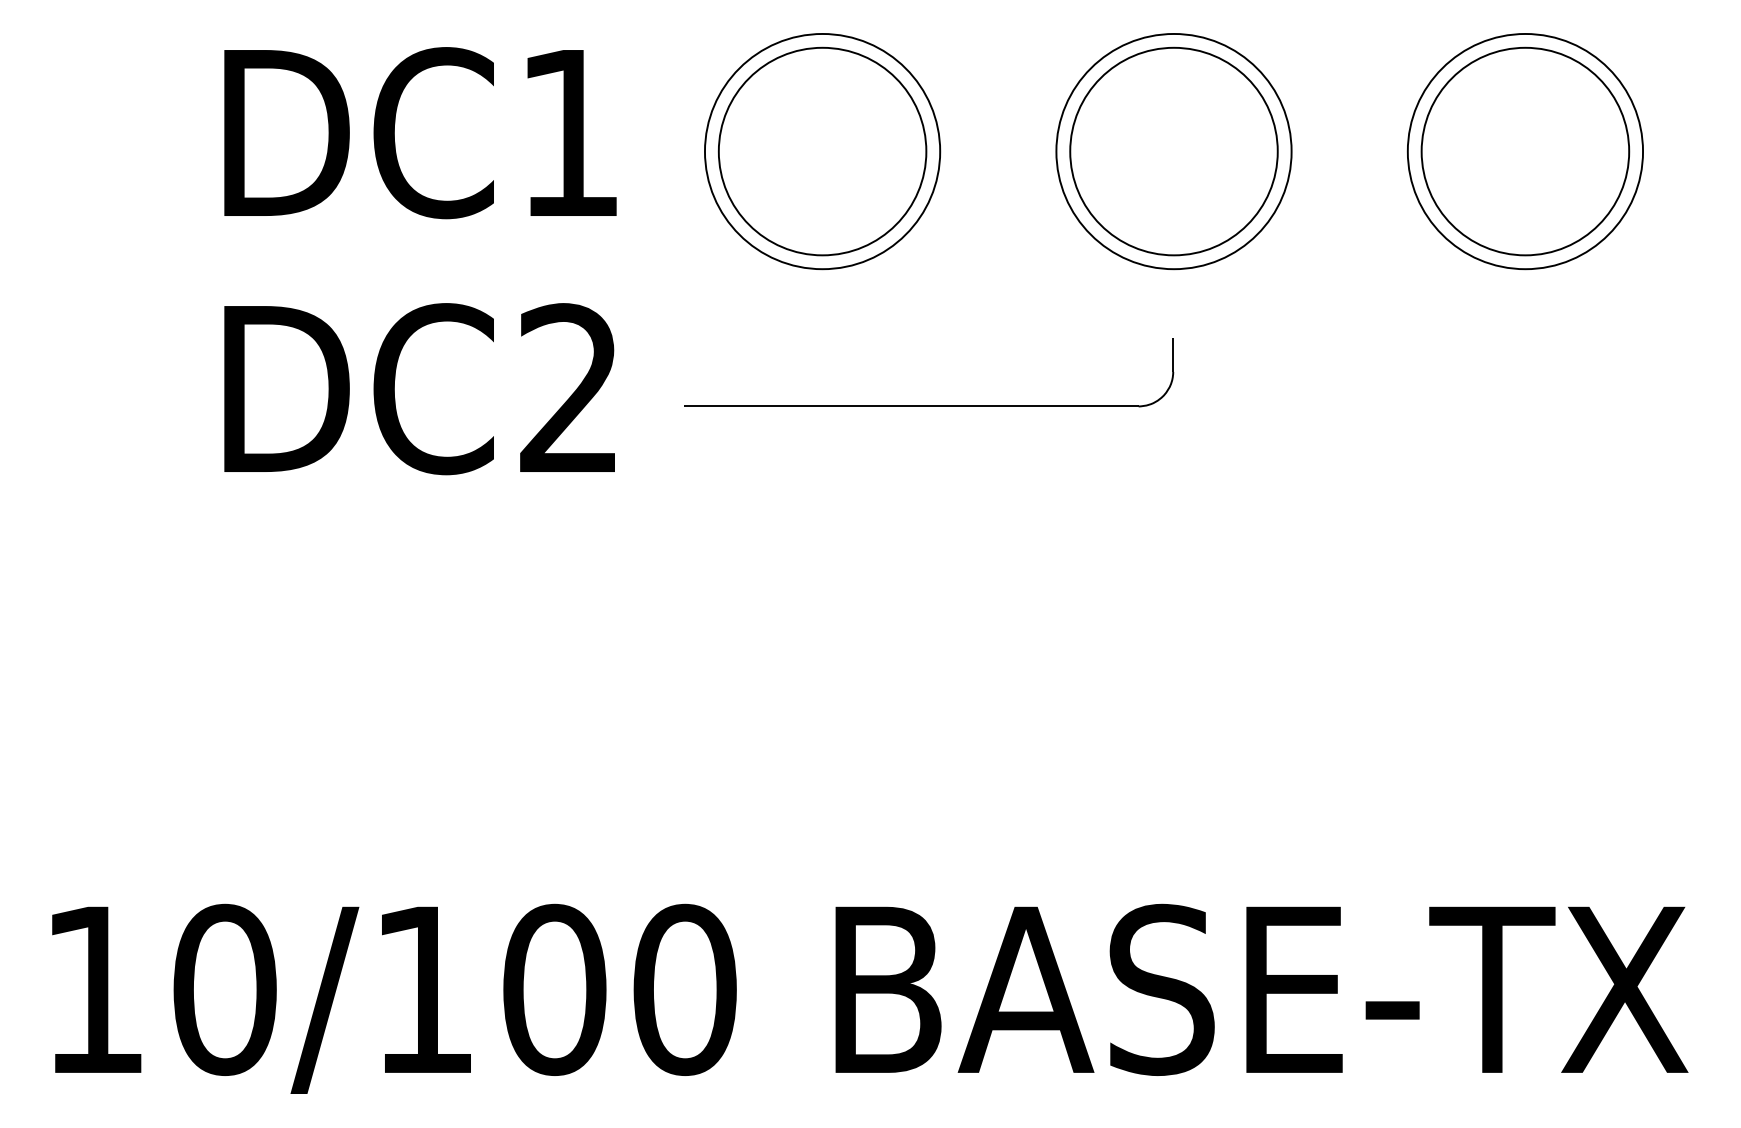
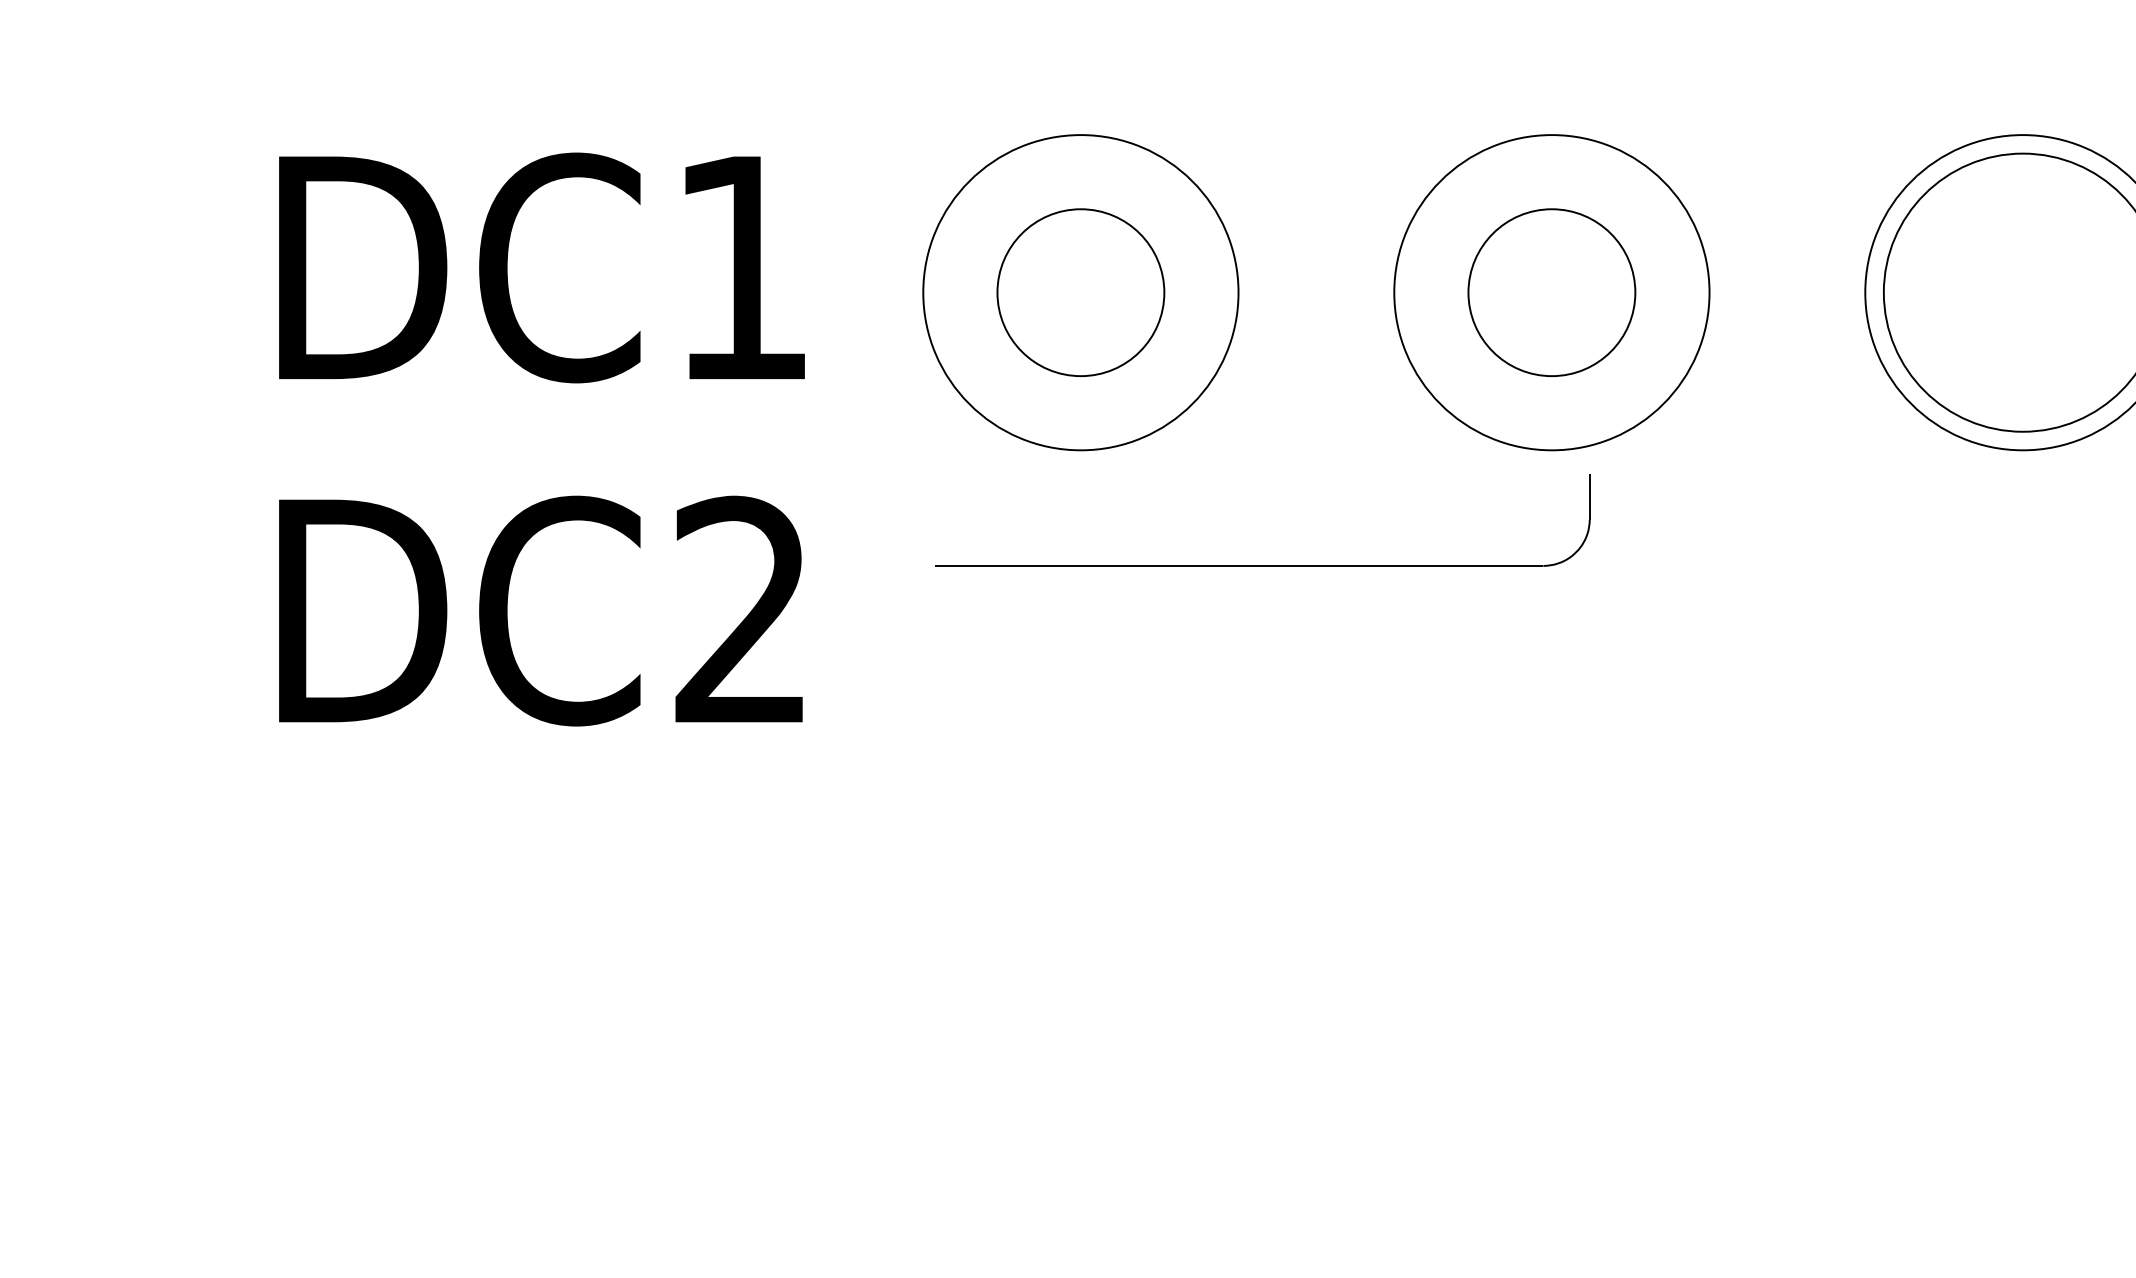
circle: (822, 151) -> (1080, 292), size x0.6
circle: (1173, 151) -> (1551, 292), size x0.6
part: (929, 405) -> (1263, 564), moved

